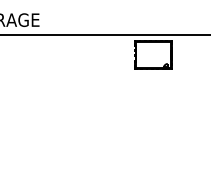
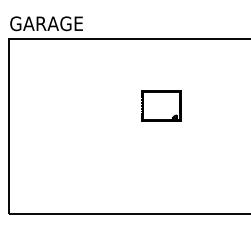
part: (153, 54) -> (161, 105), moved

